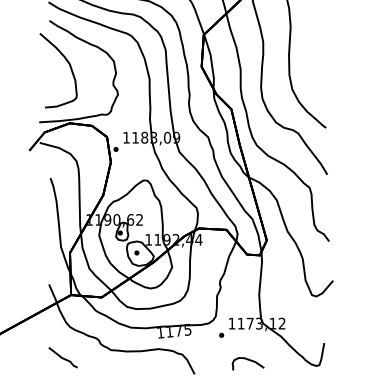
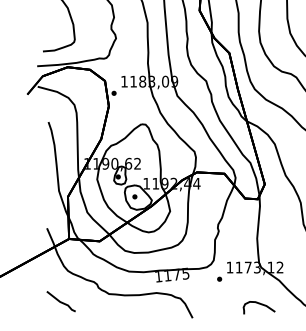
curve: (247, 360) -> (258, 304), moved

